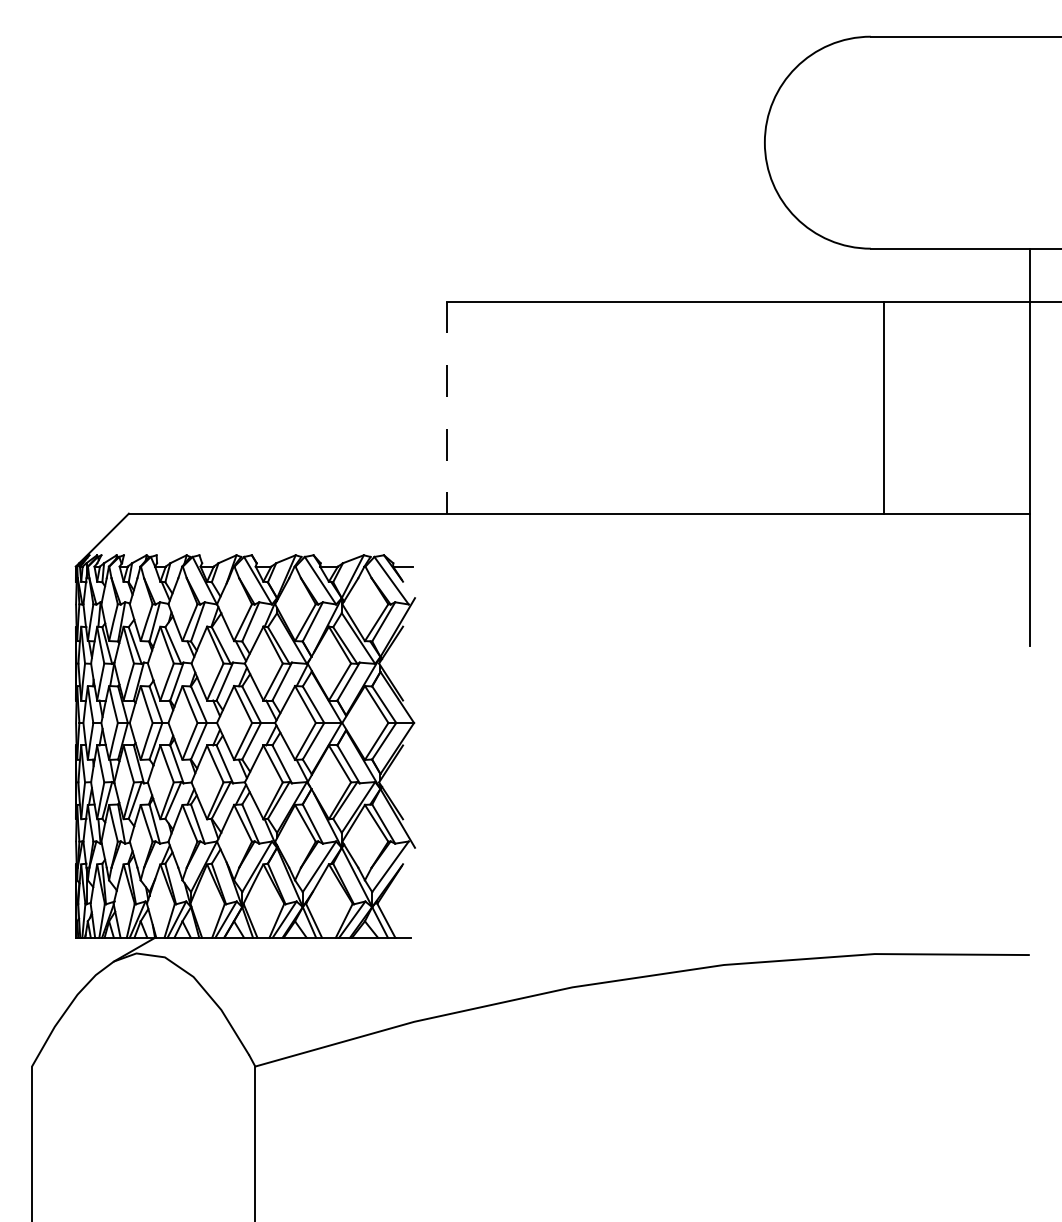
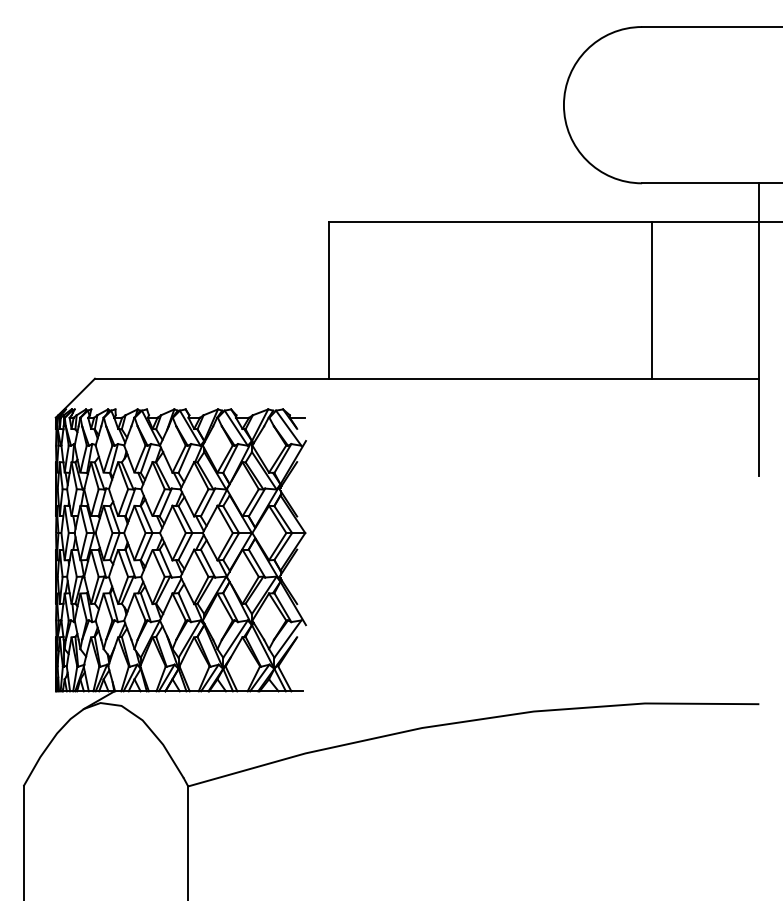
line: (446, 408) -> (329, 301), dashed -> solid

